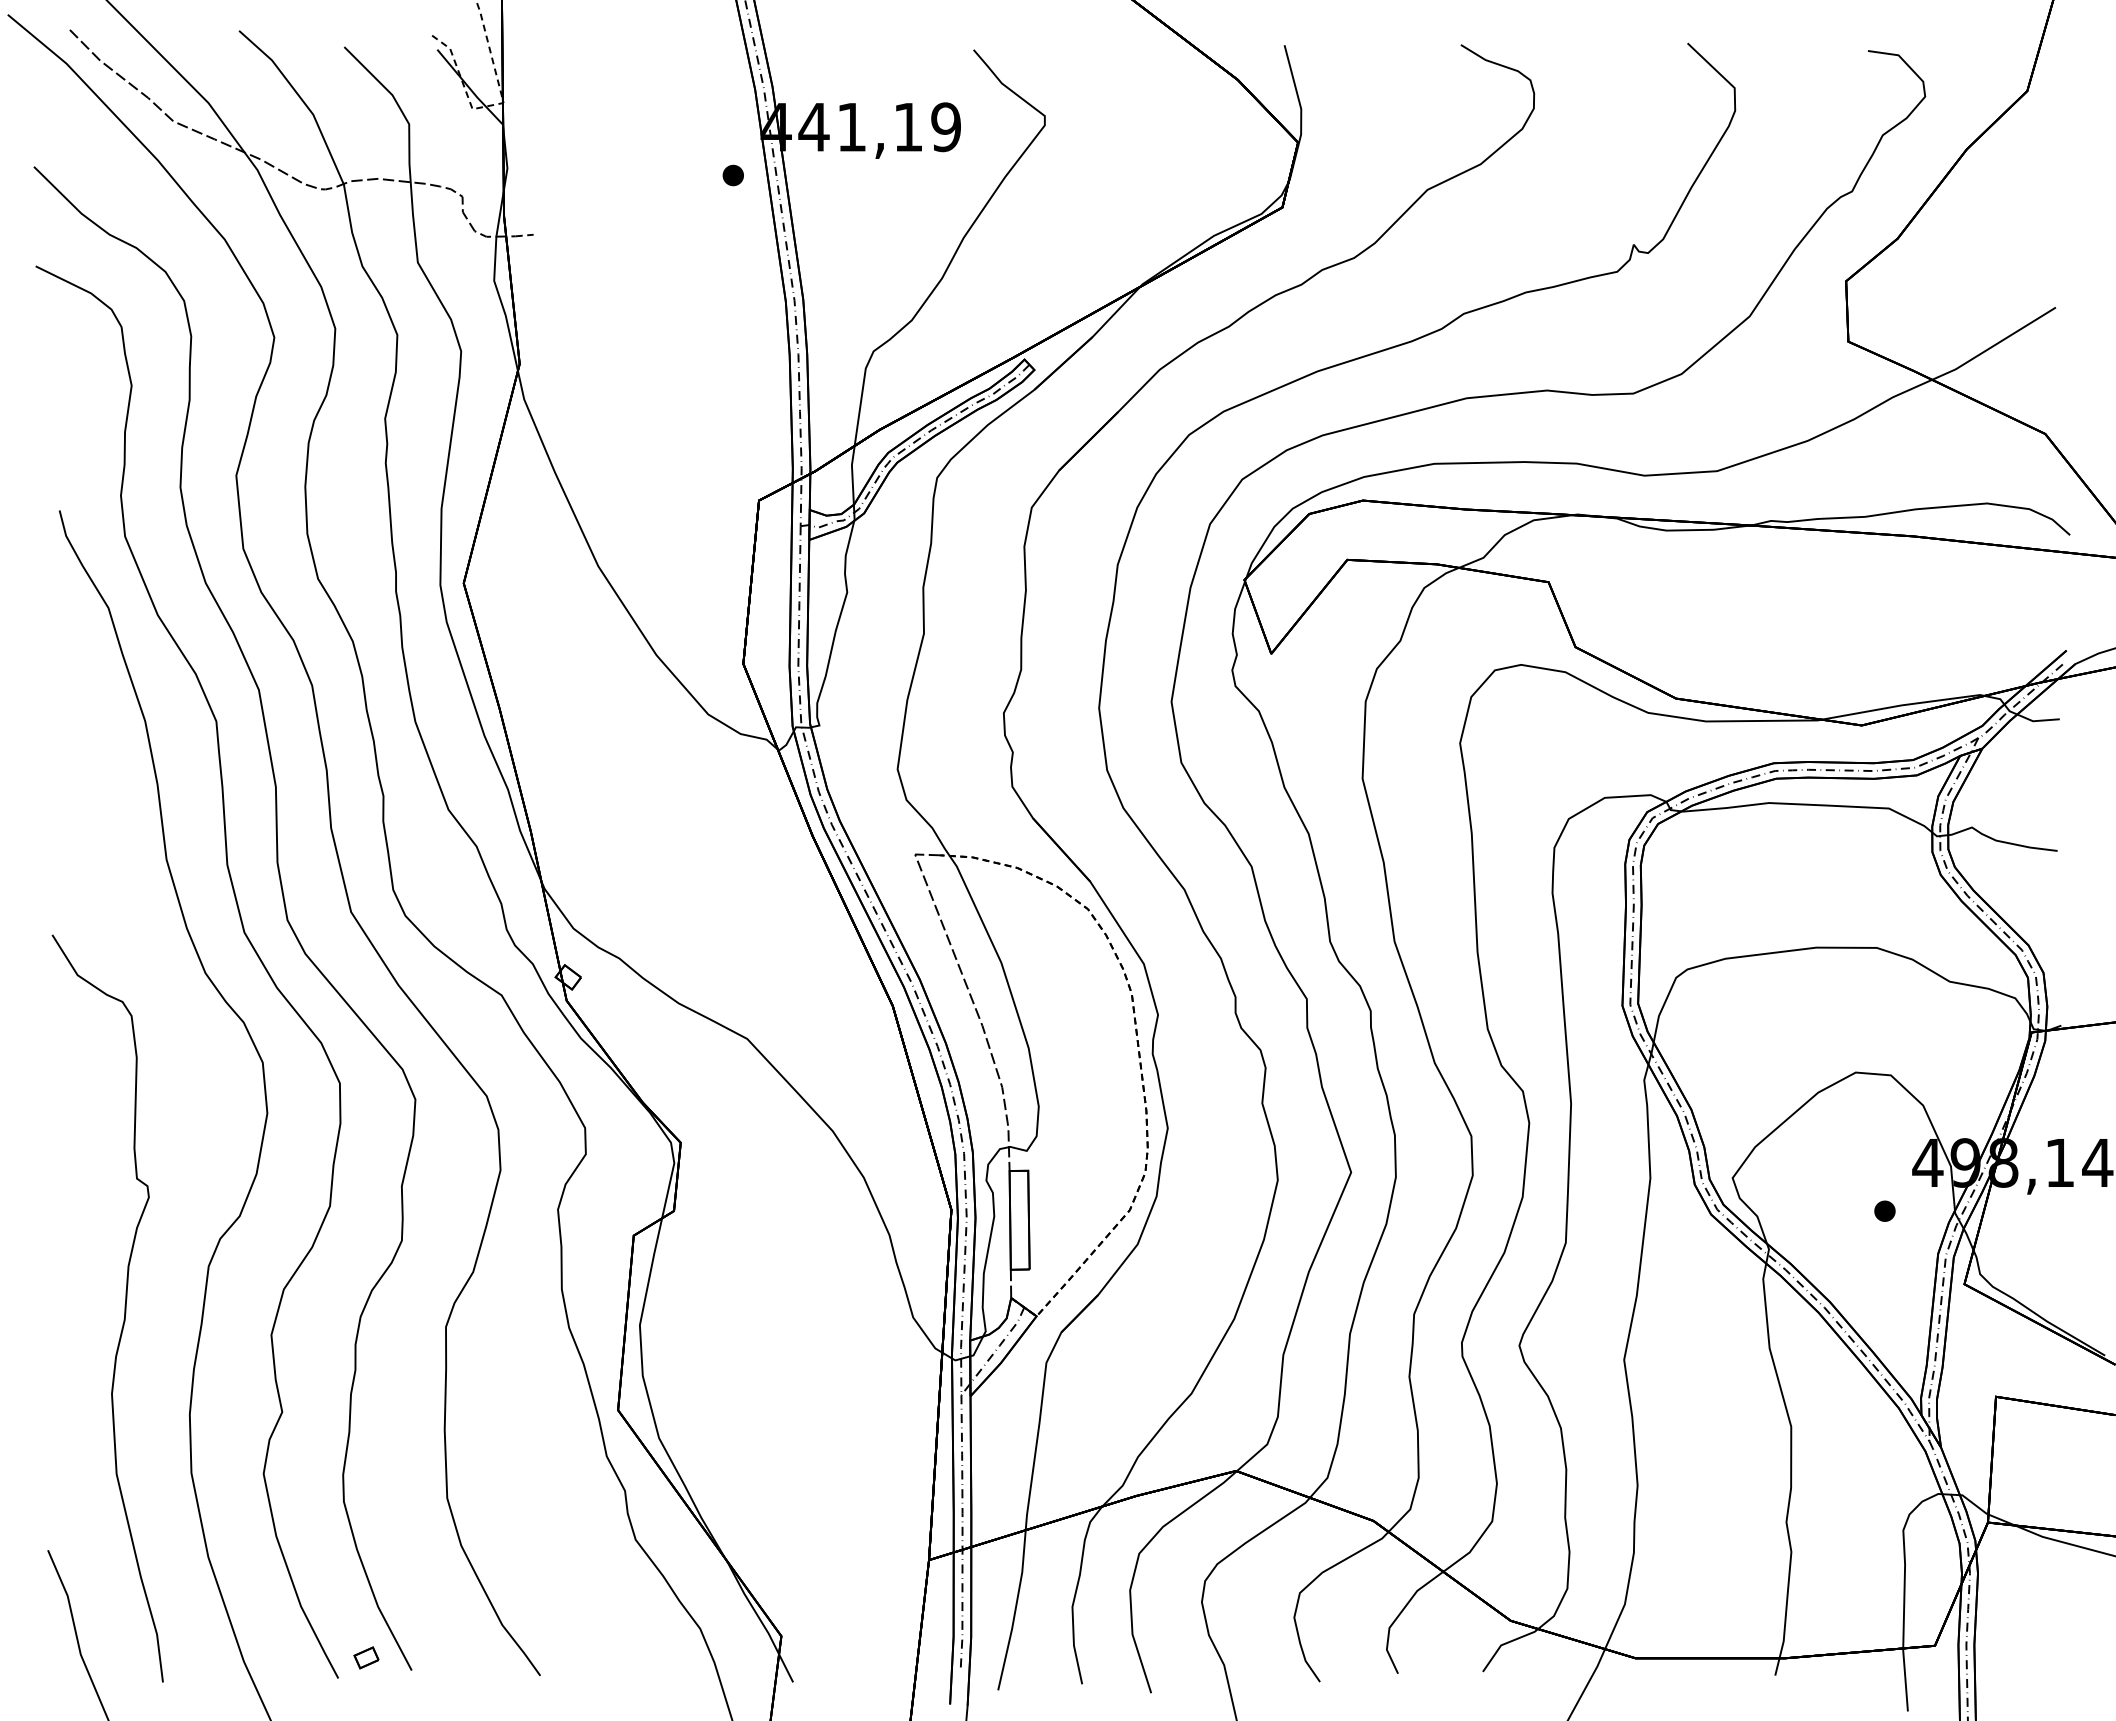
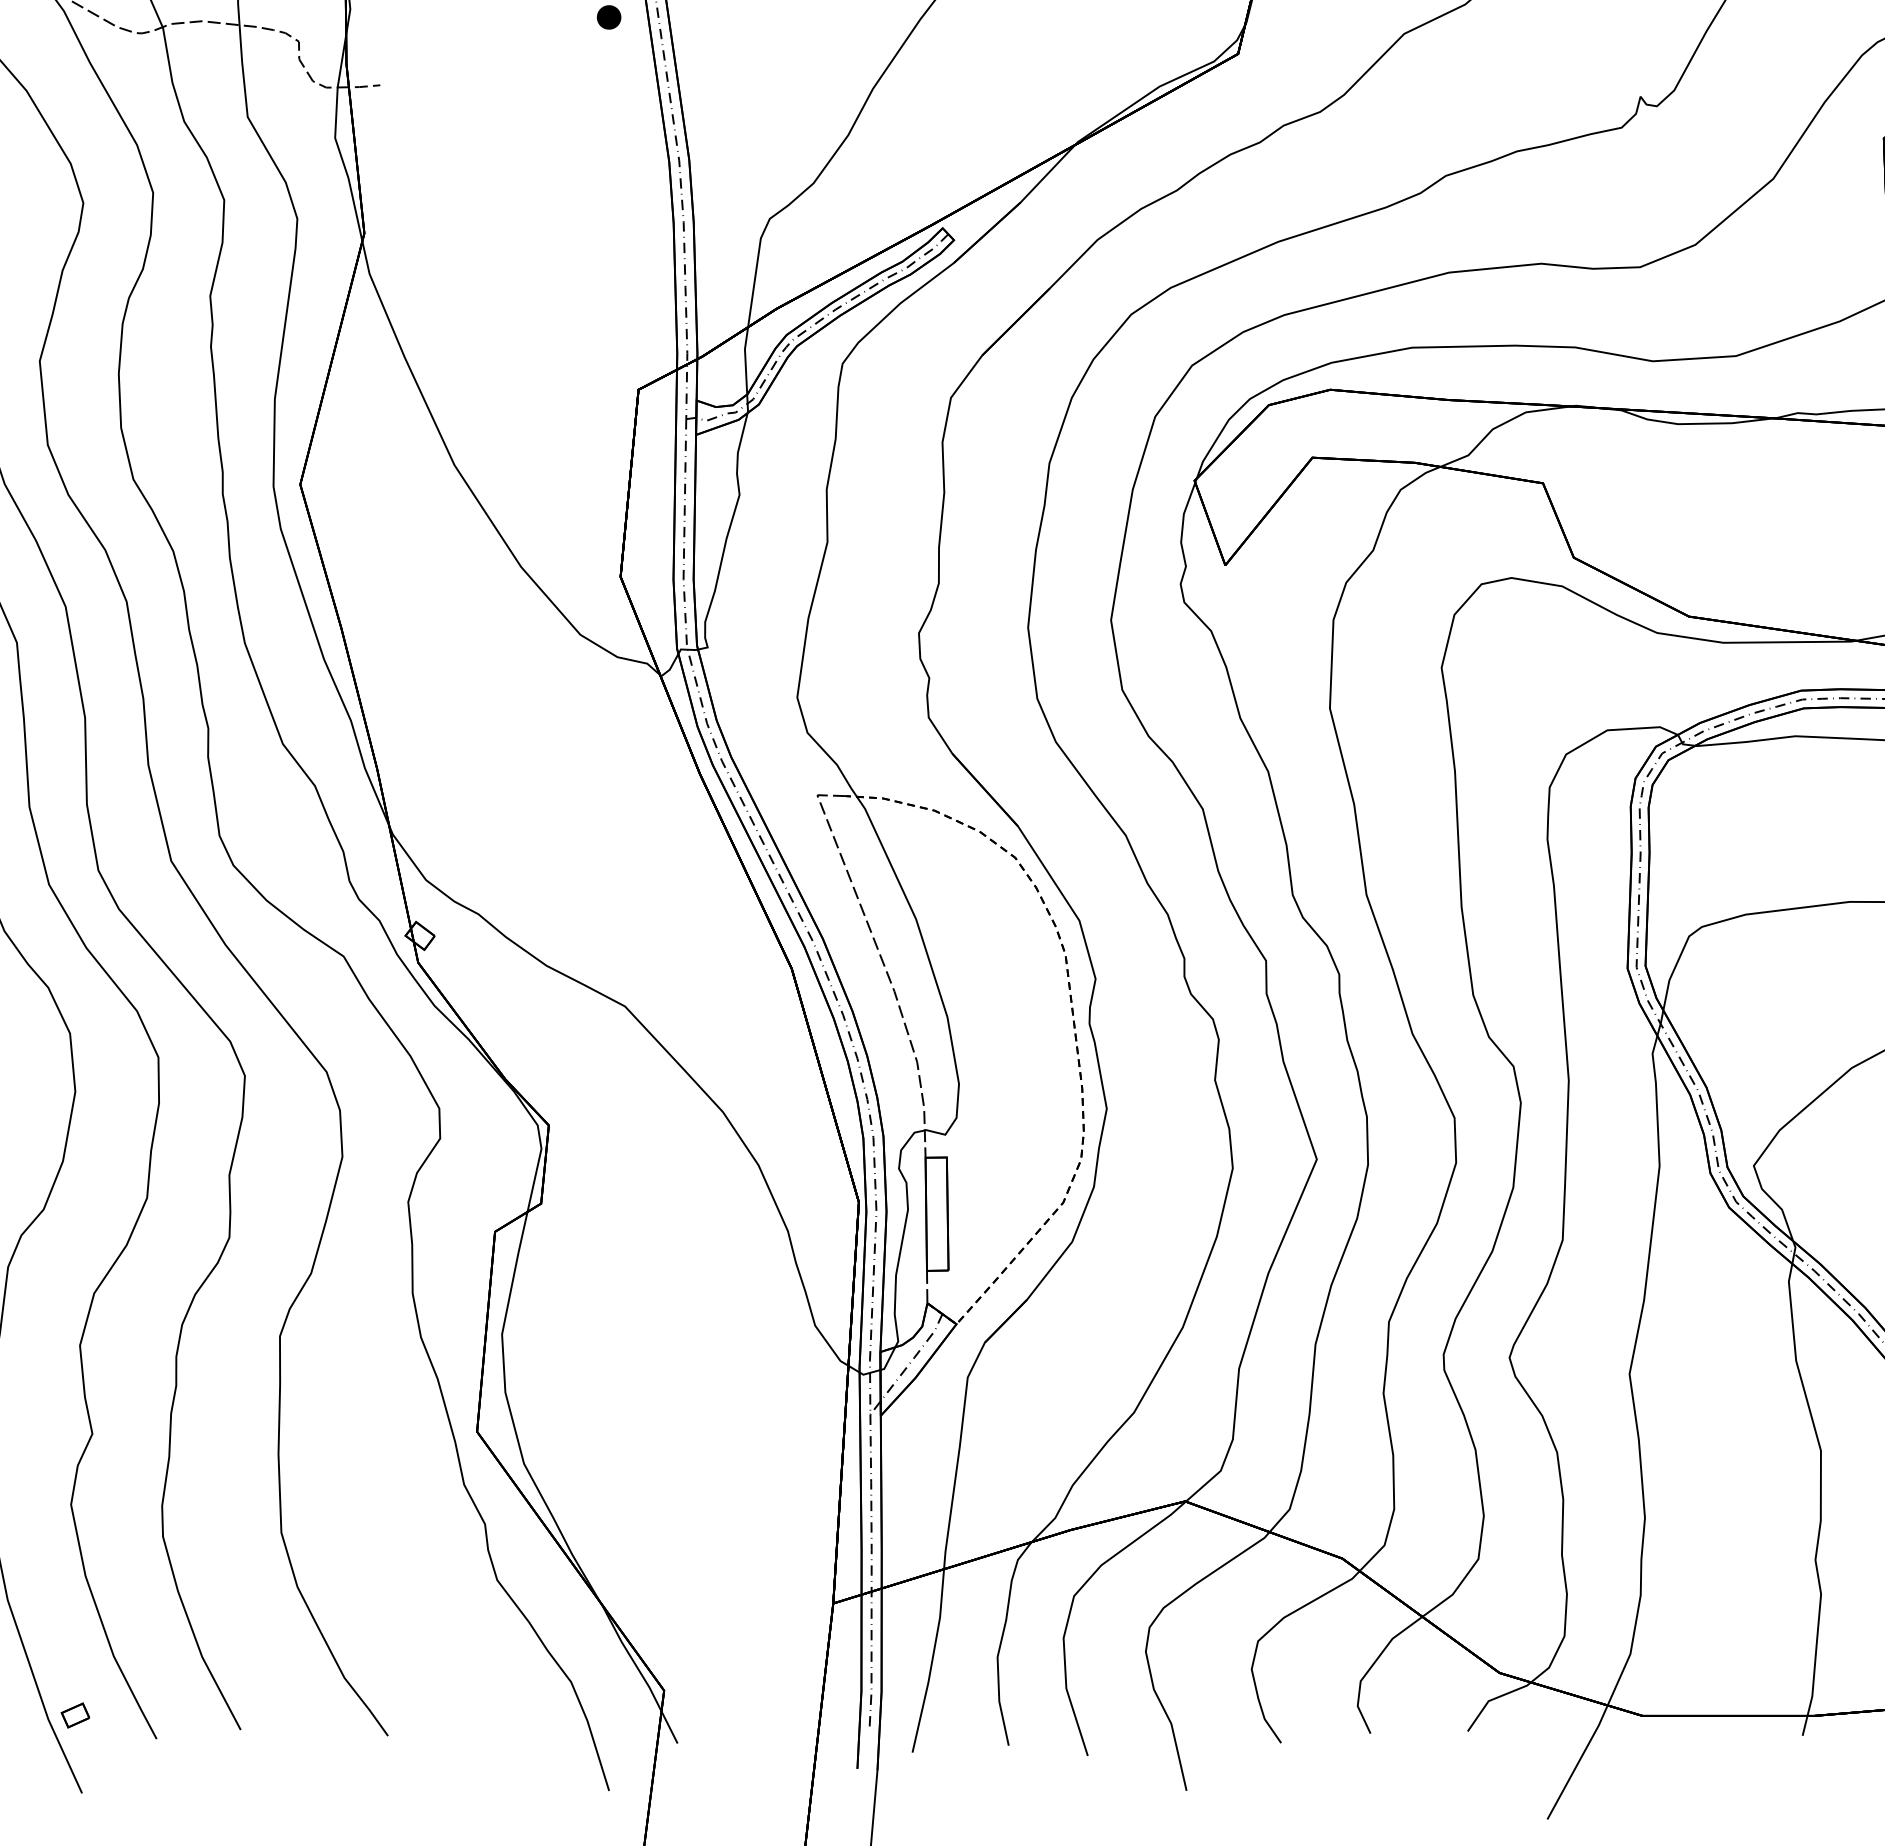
part: (366, 1657) -> (75, 1715), moved

